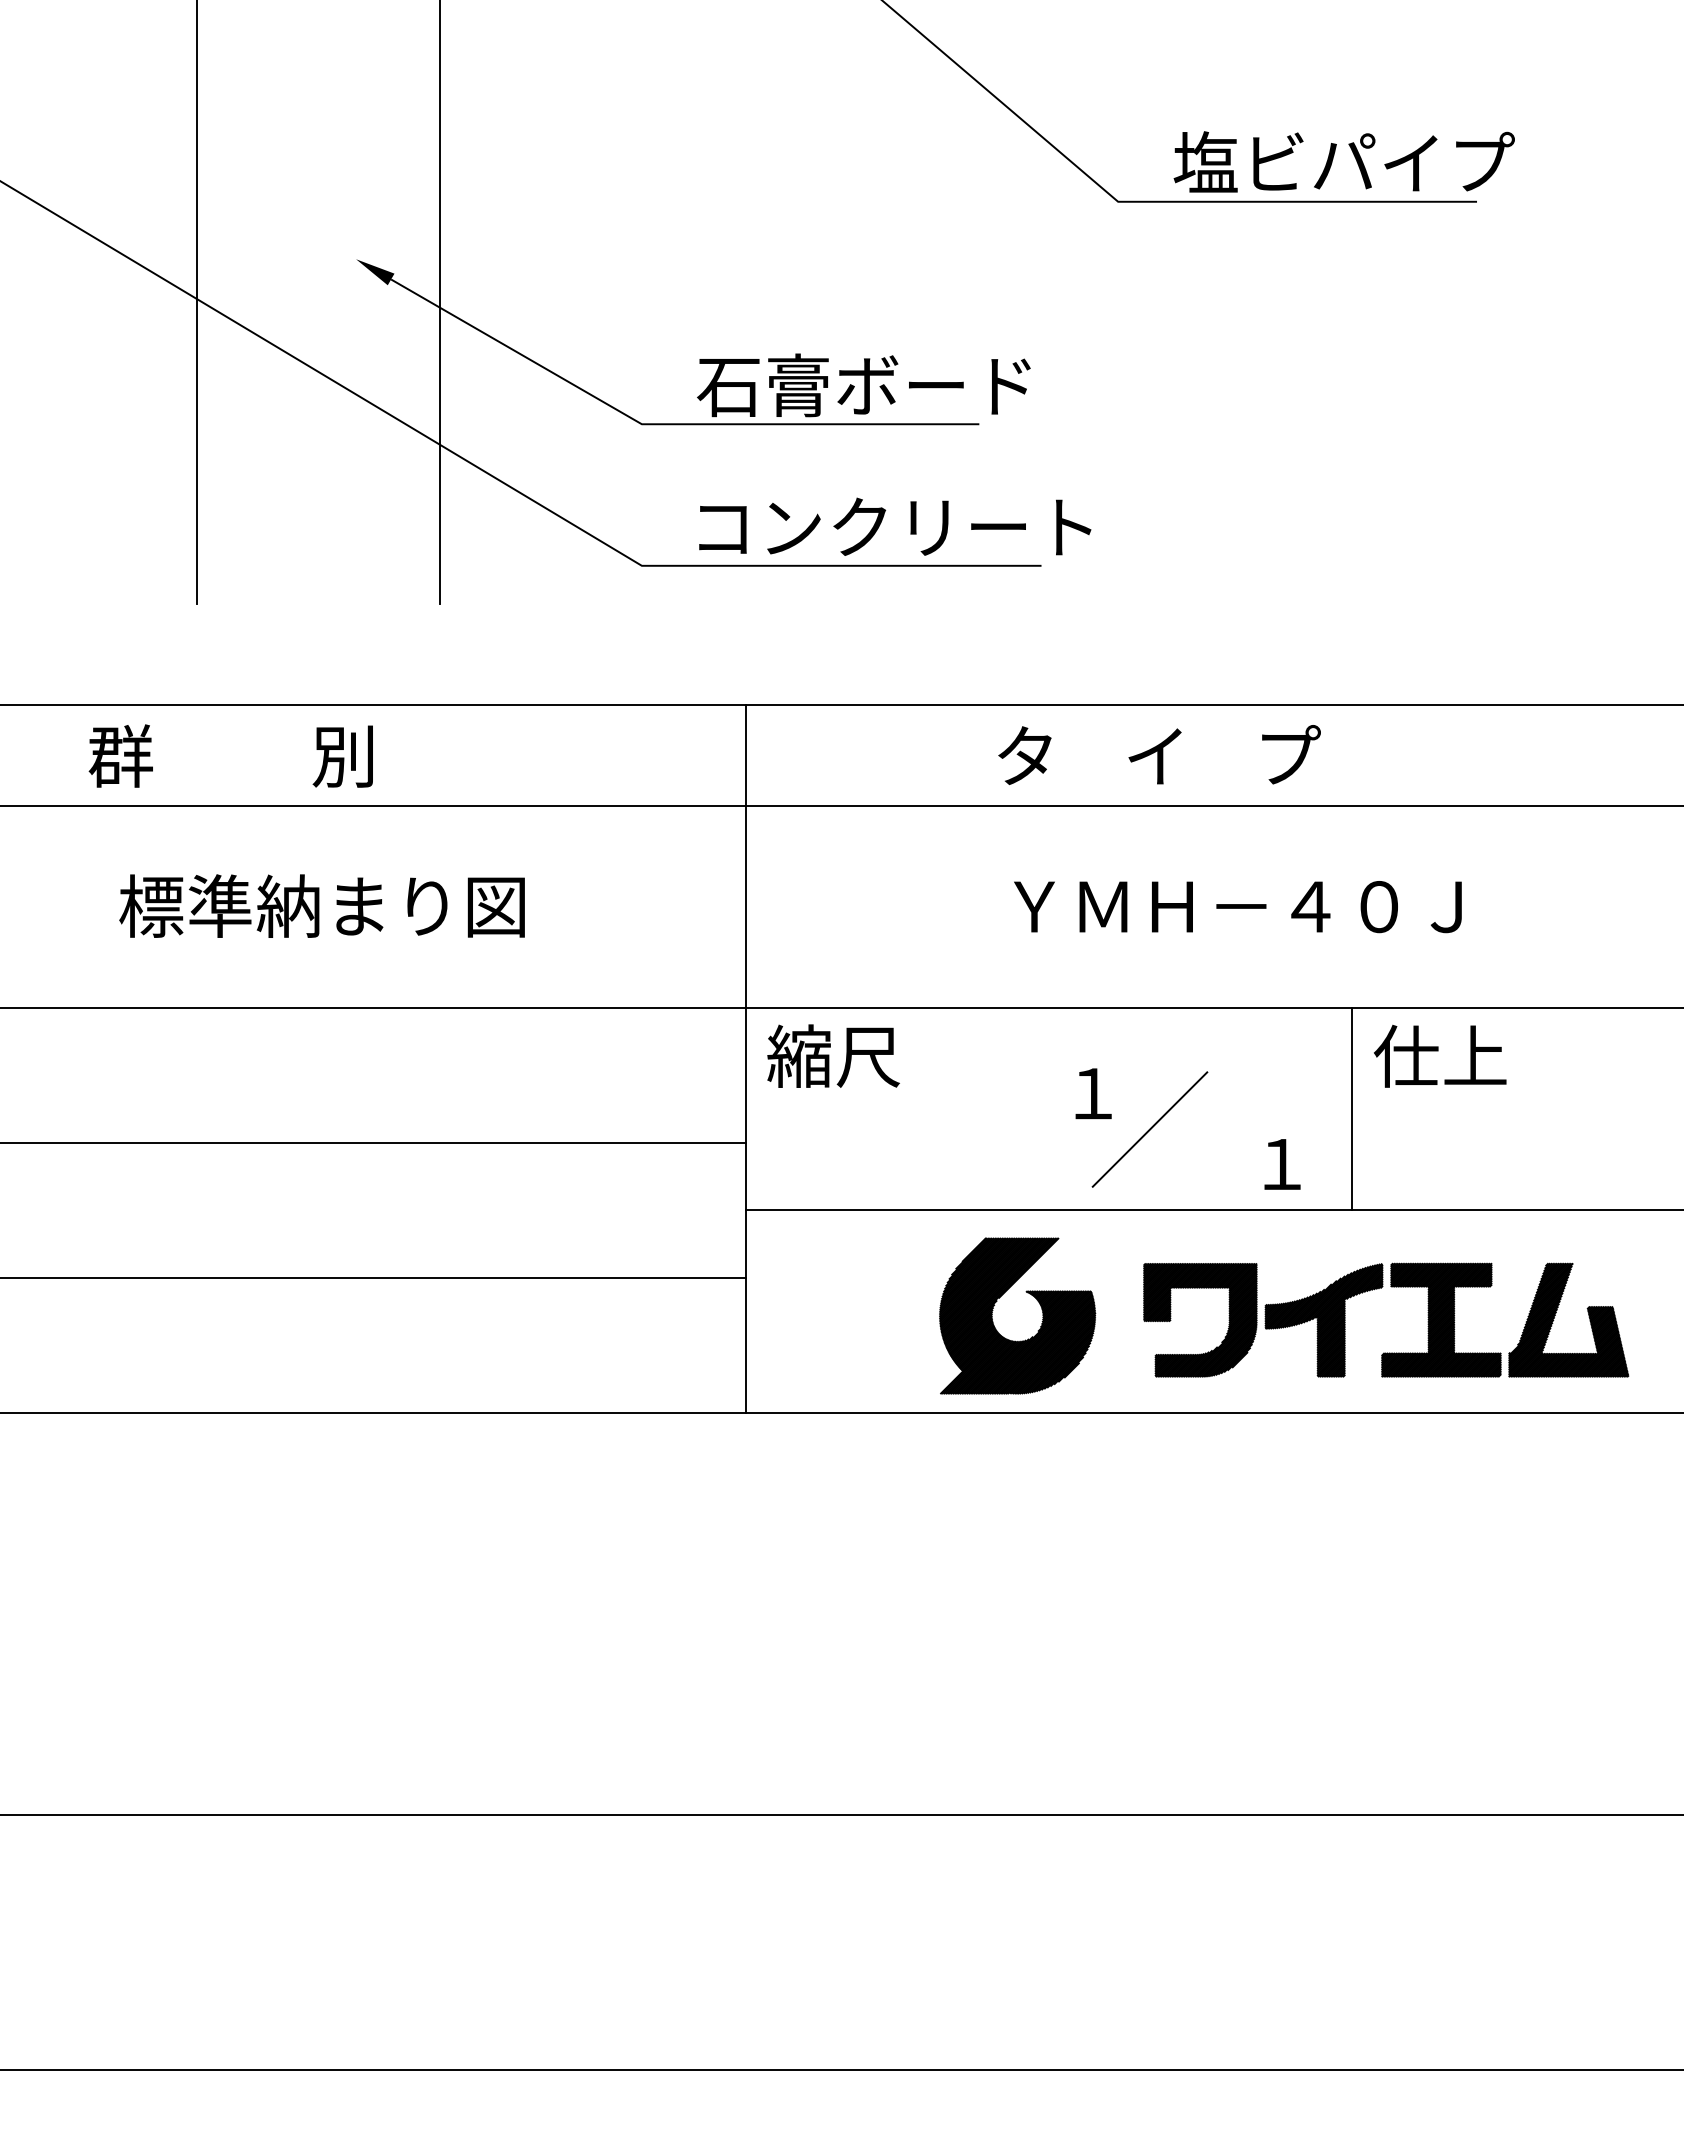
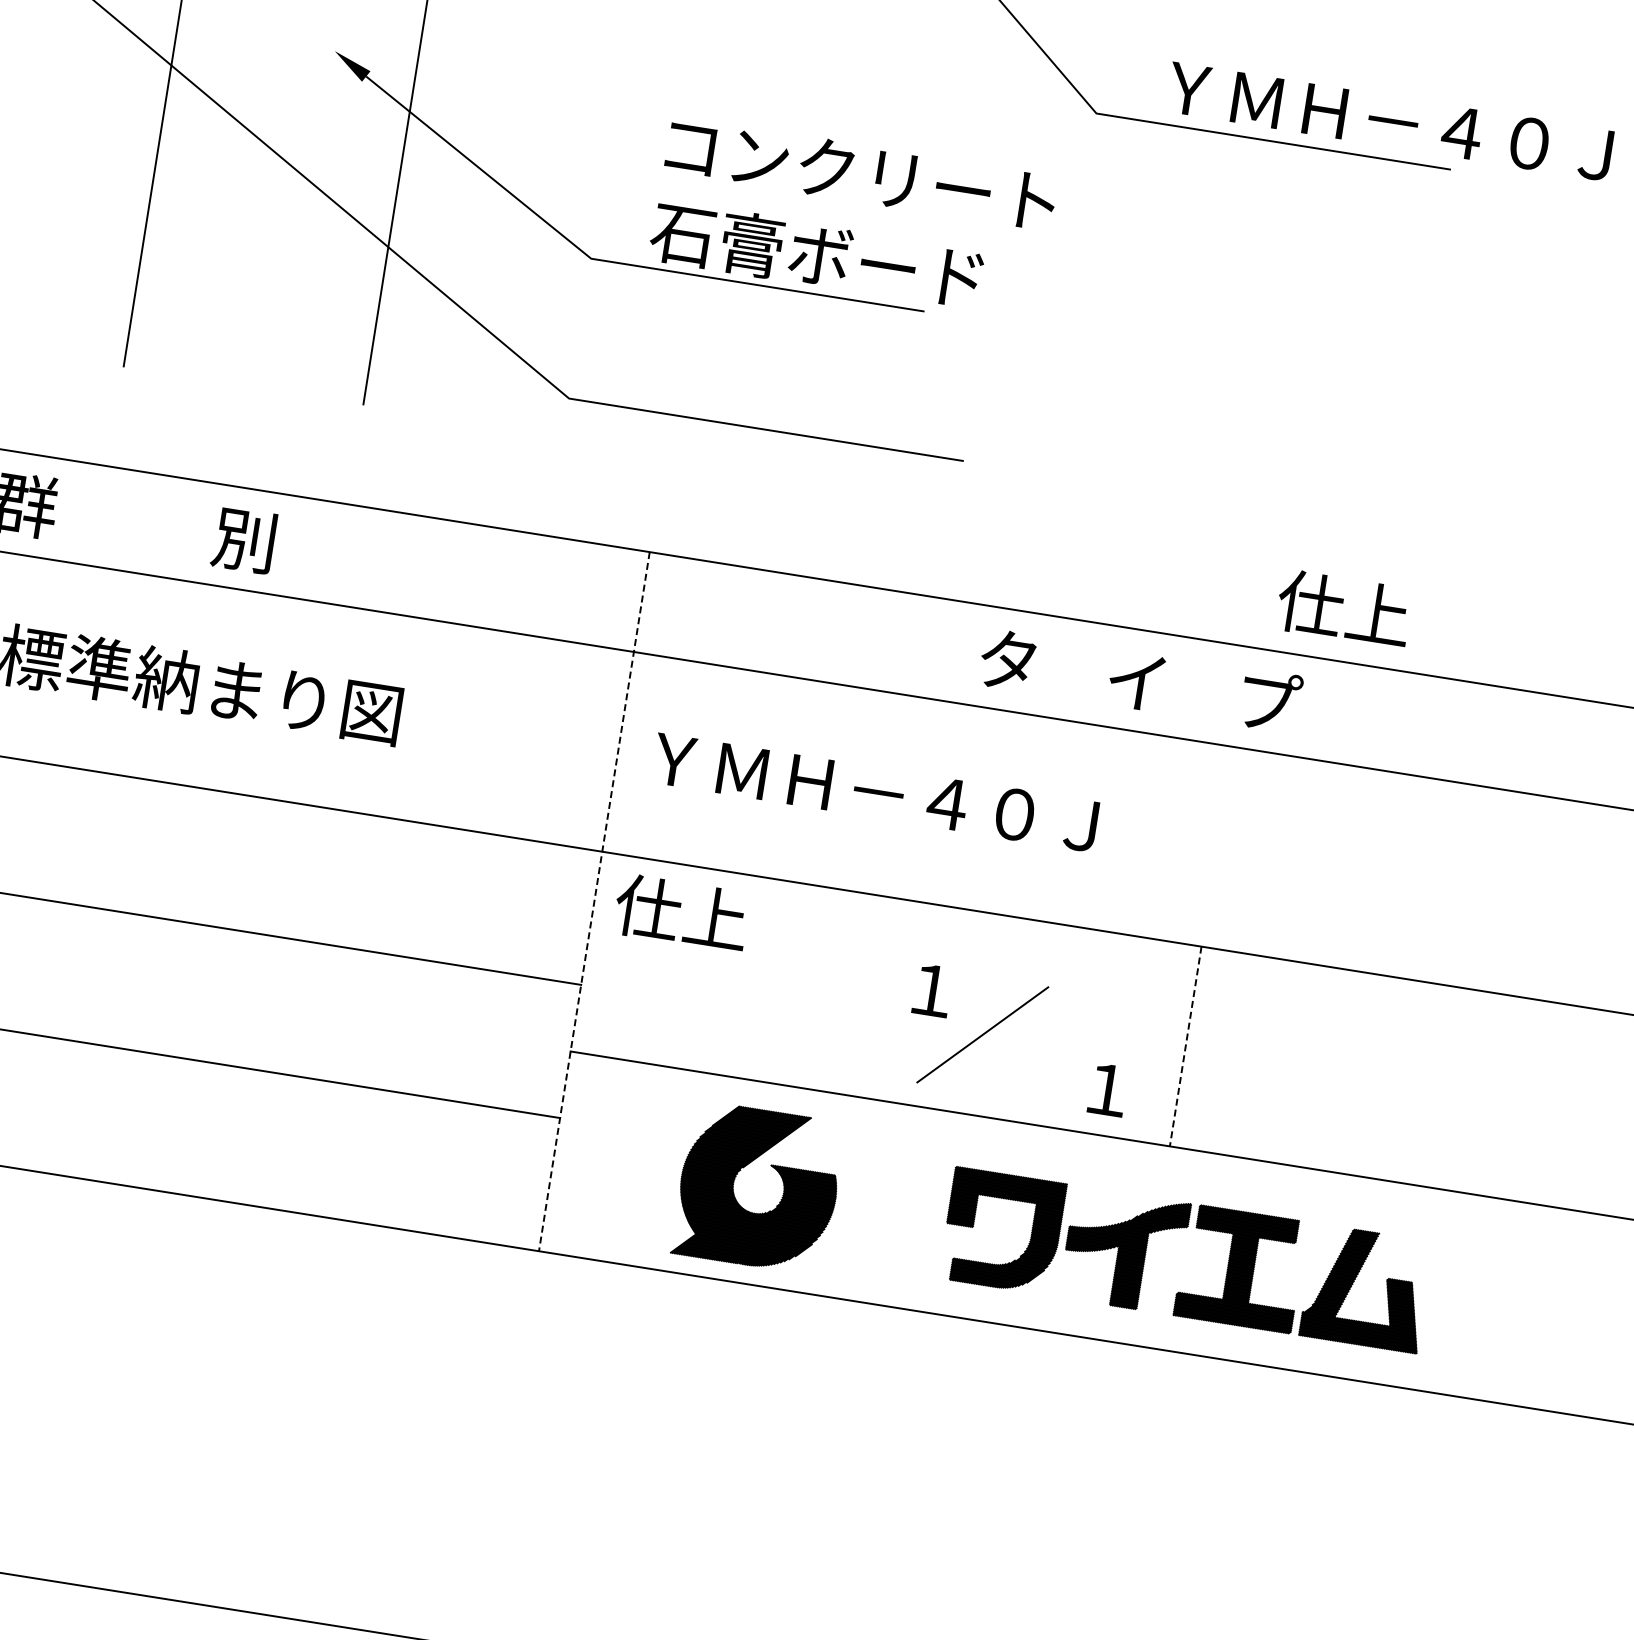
text: (1402, 161) -> (1383, 118), 塩ビパイプ -> ＹＭＨ－４０Ｊ
text: (895, 526) -> (861, 173), moved
text: (1159, 754) -> (1140, 680), moved
text: (1237, 907) -> (874, 792), moved
text: (833, 1055) -> (681, 912), 縮尺 -> 仕上
text: (1440, 1055) -> (1344, 608), moved
line: (745, 1058) -> (594, 901), solid -> dashed
line: (1352, 1109) -> (1185, 1046), solid -> dashed
part: (1027, 1293) -> (771, 1167), moved

